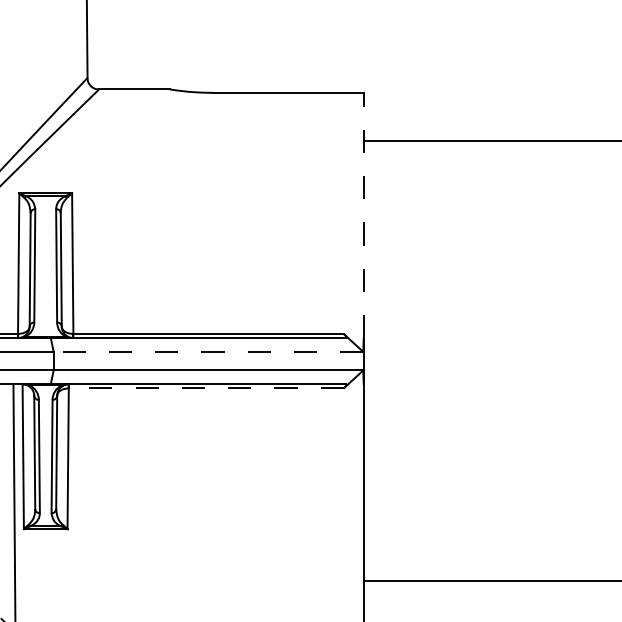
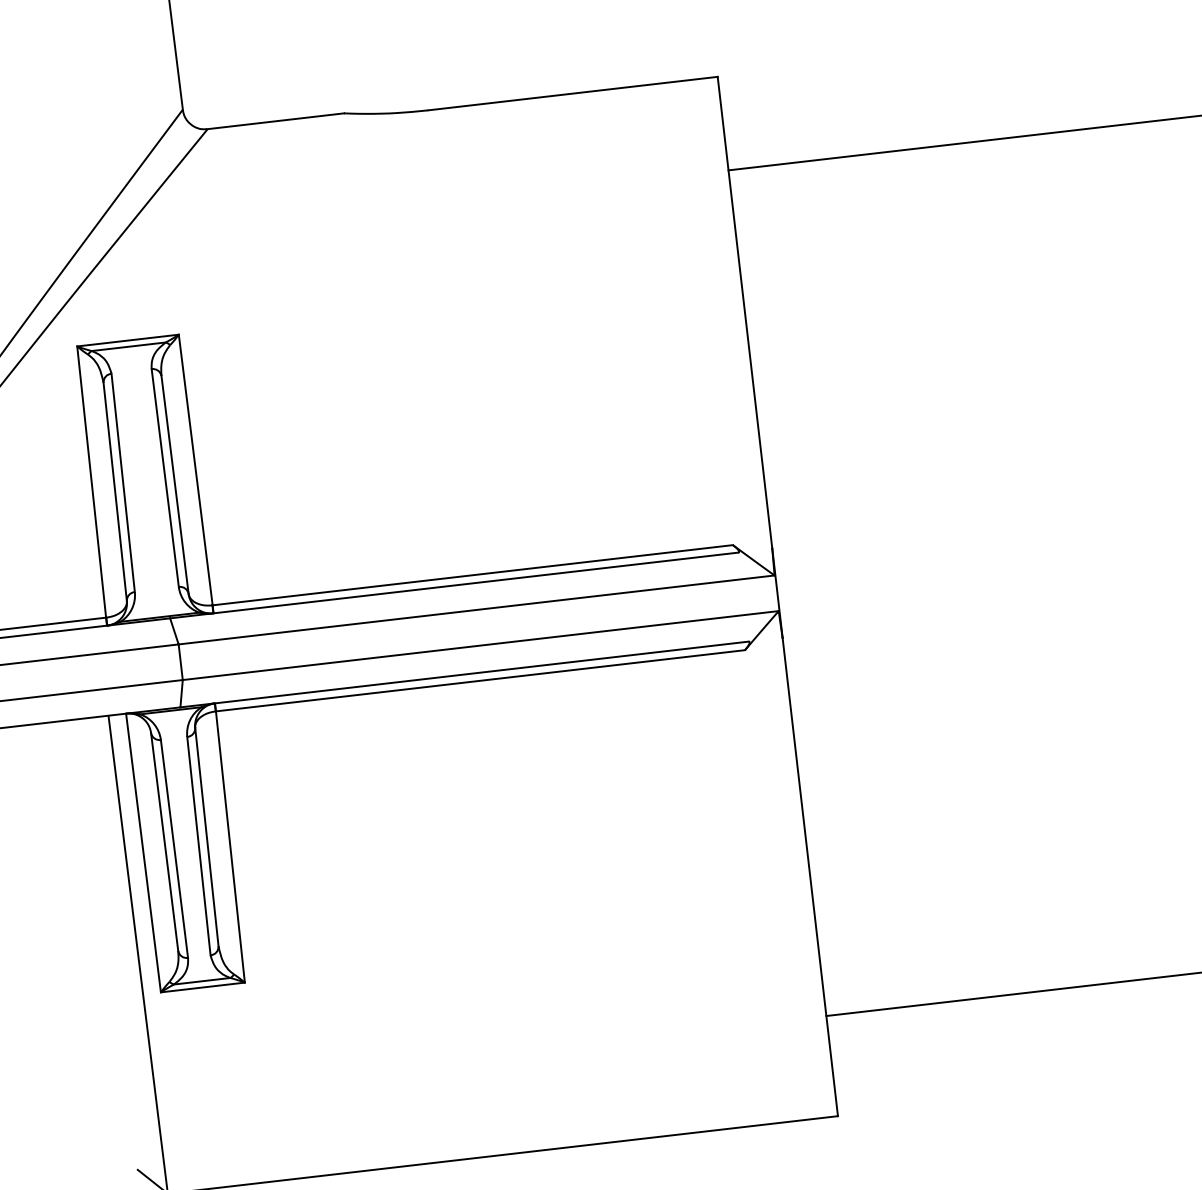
line: (363, 215) -> (744, 312), dashed -> solid
line: (208, 351) -> (476, 609), dashed -> solid
line: (205, 388) -> (479, 680), dashed -> solid

